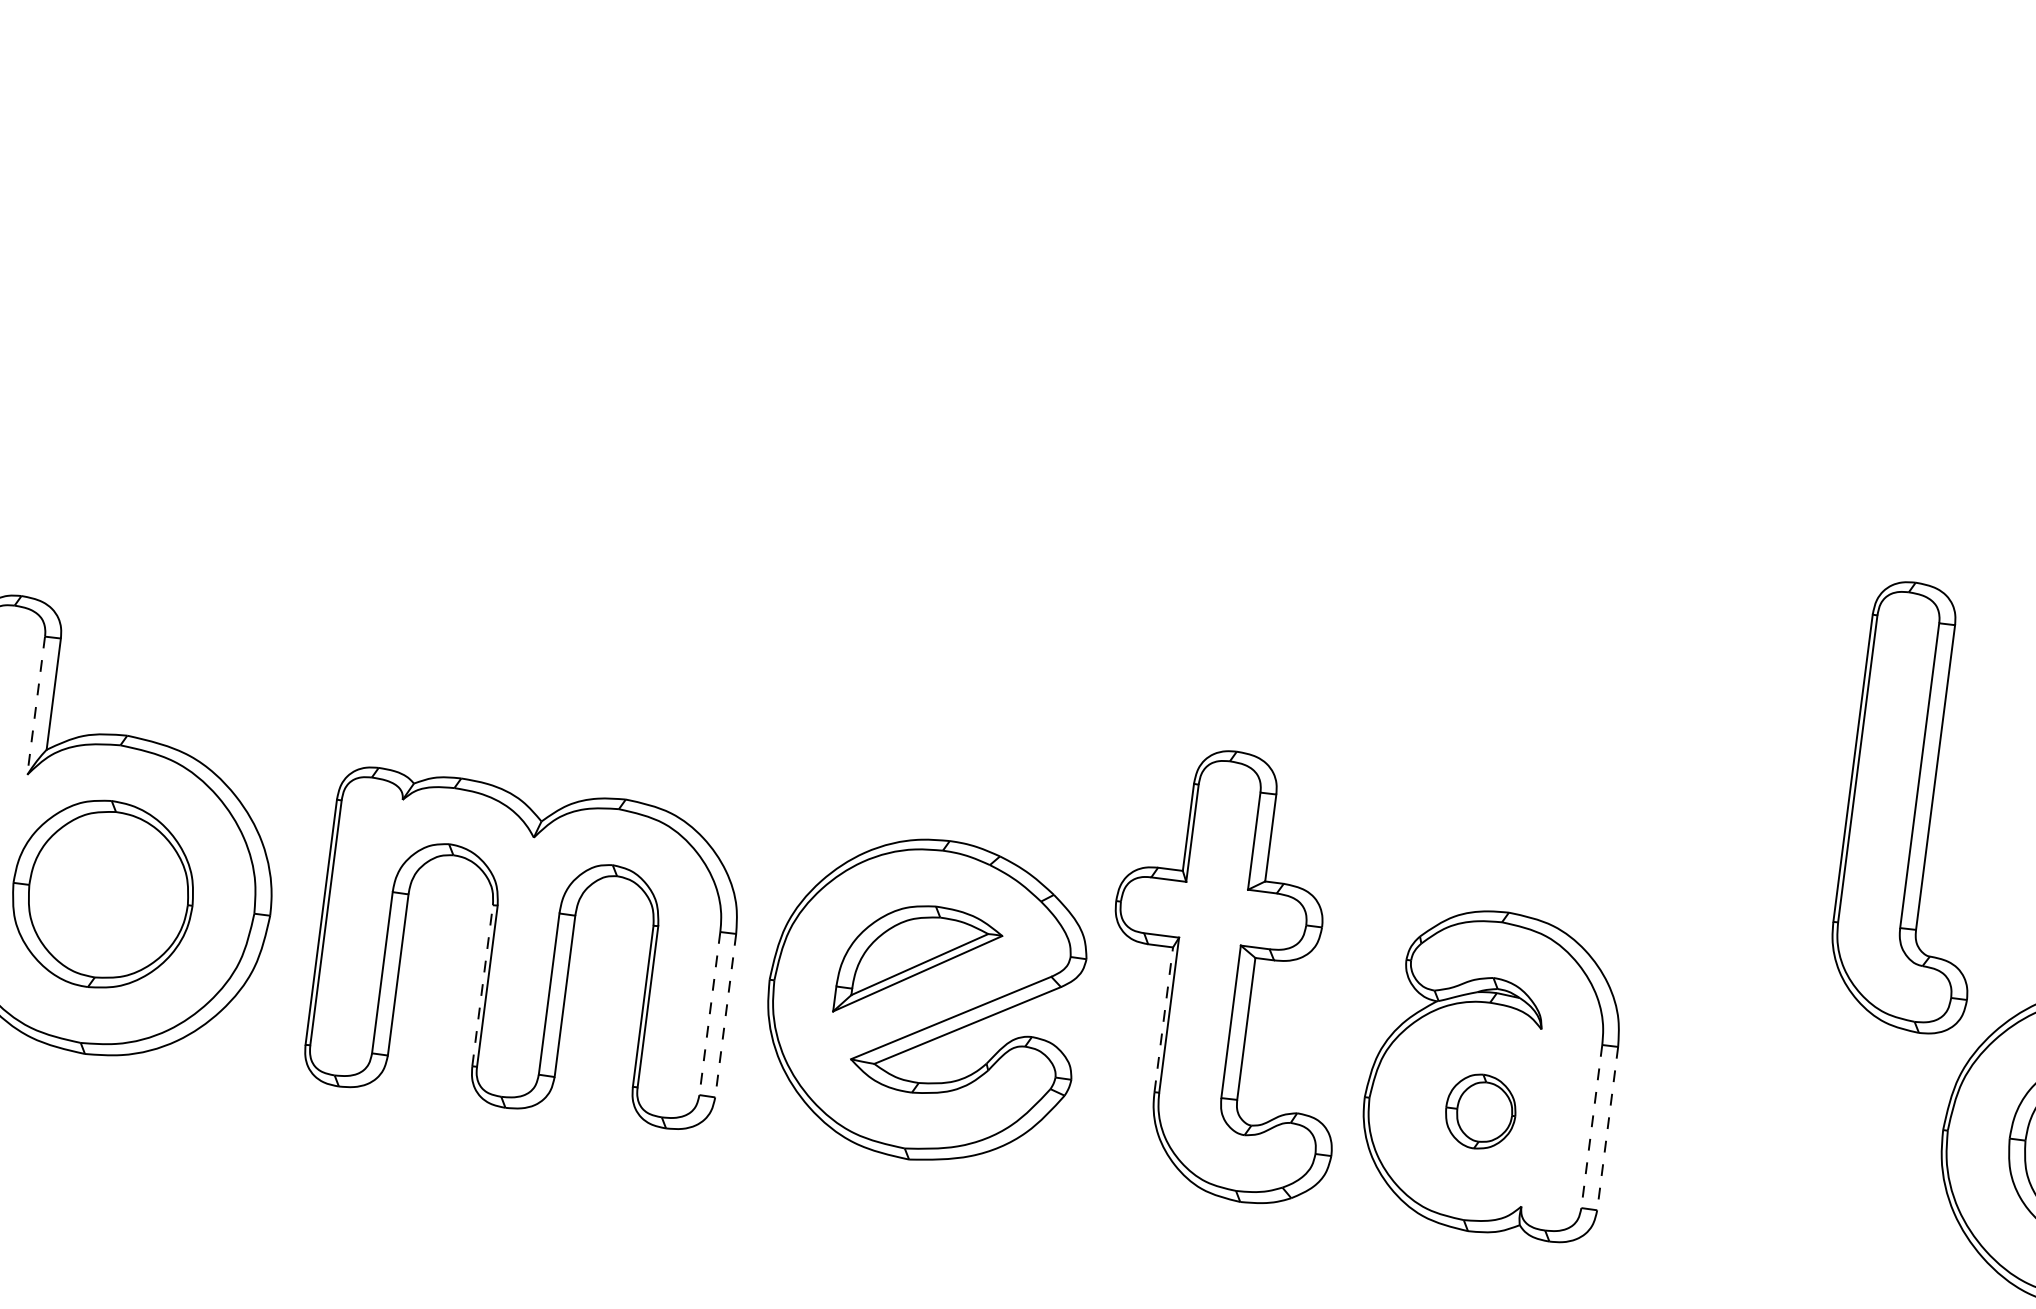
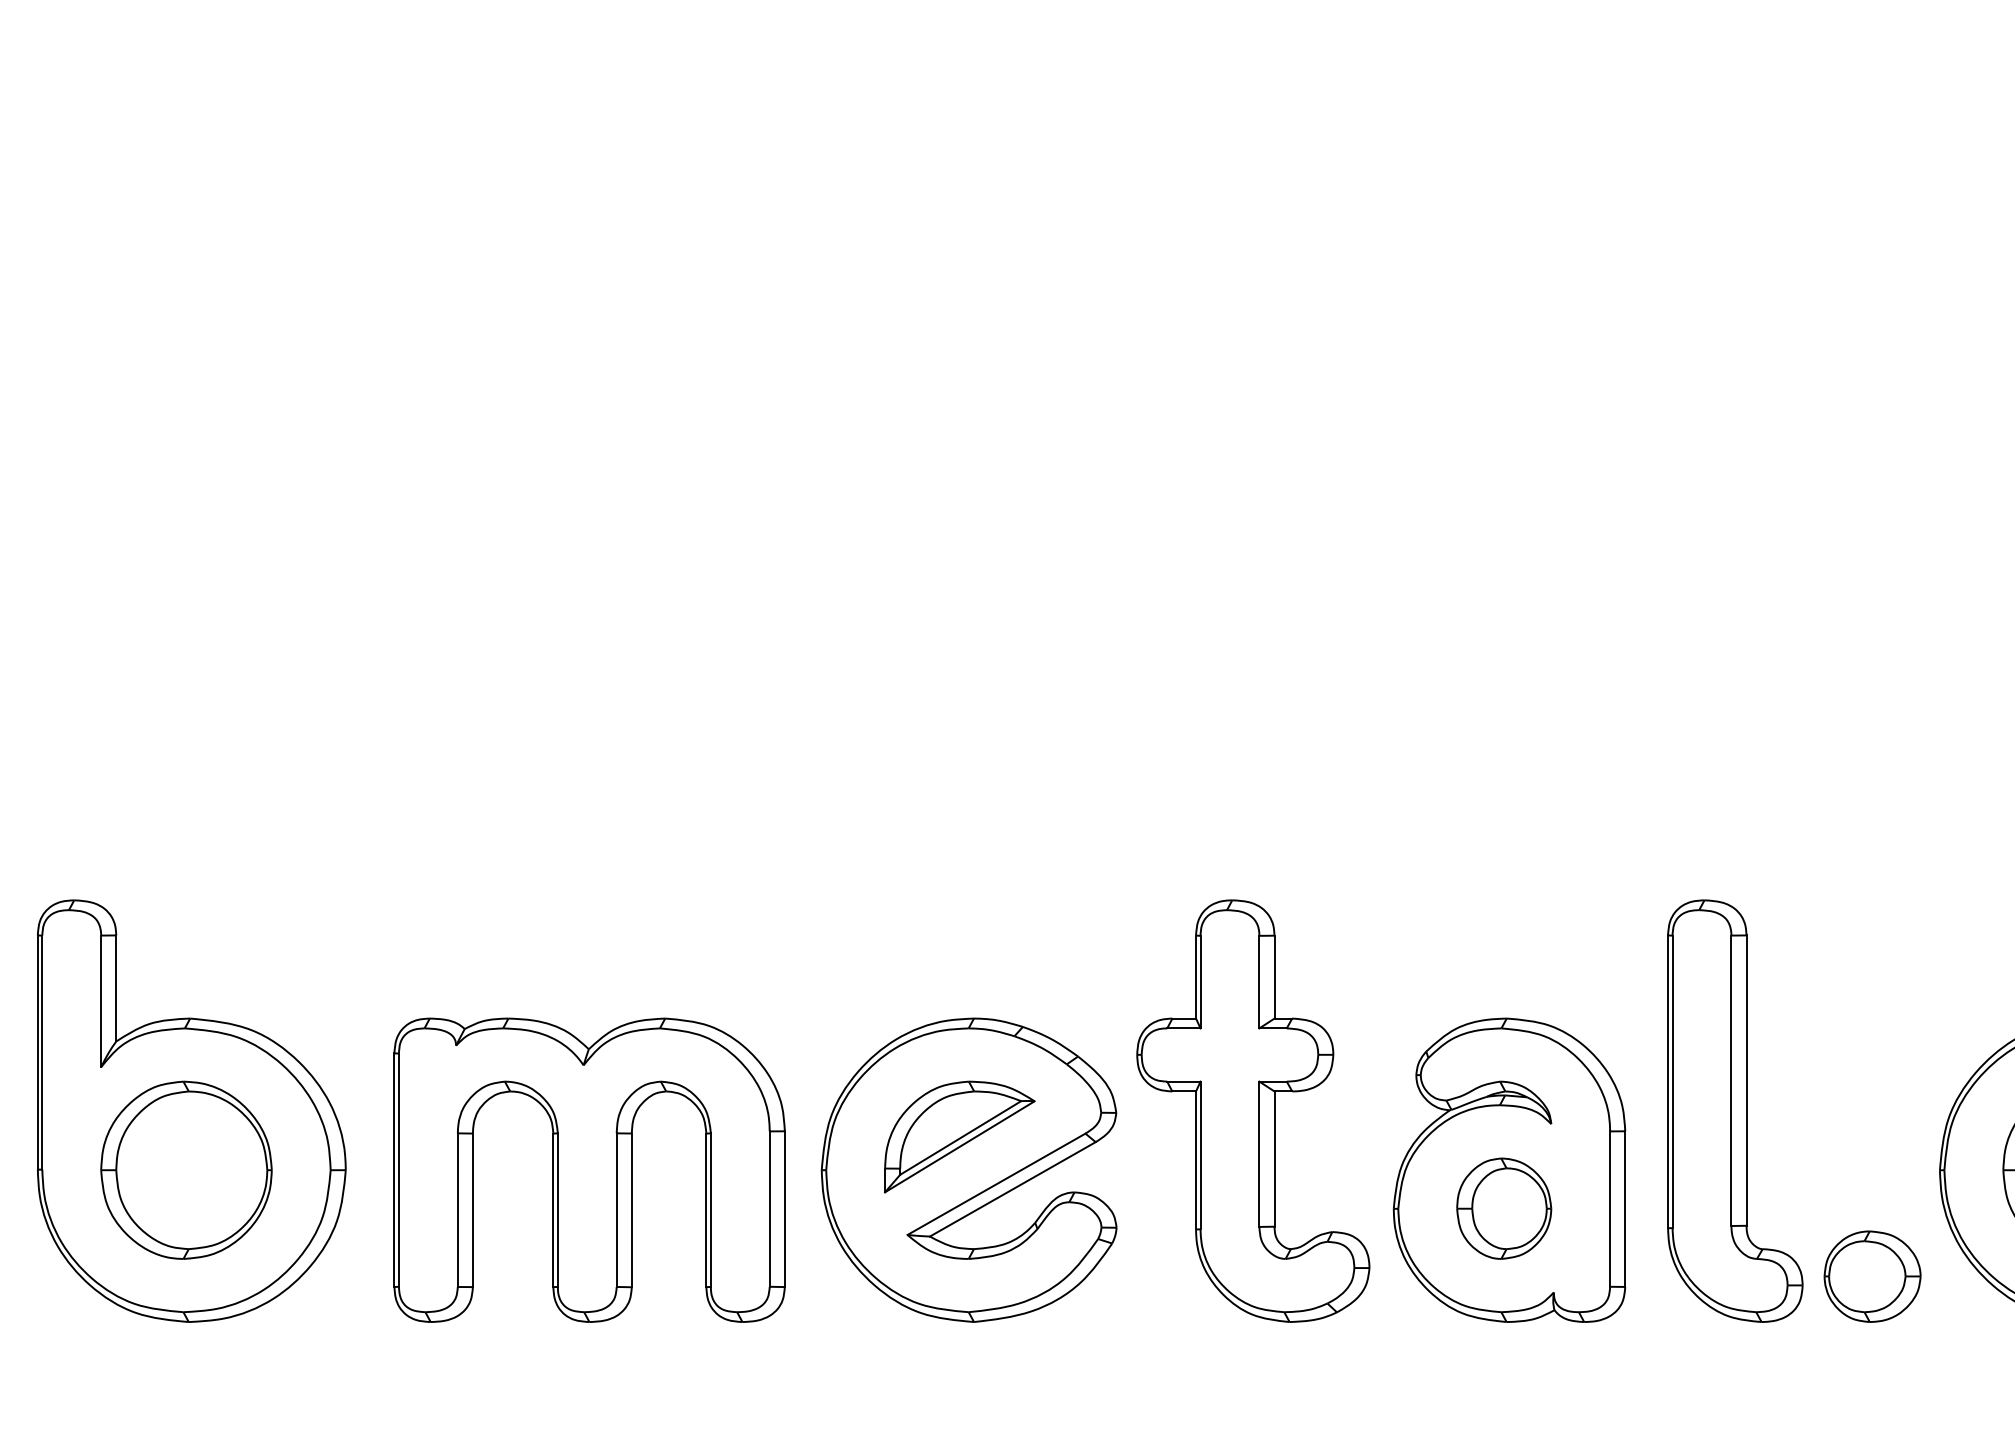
line: (36, 705) -> (101, 1001), dashed -> solid
part: (1920, 807) -> (1735, 1110), moved
line: (482, 985) -> (553, 1210), dashed -> solid
line: (709, 1013) -> (769, 1209), dashed -> solid
line: (725, 1015) -> (784, 1209), dashed -> solid
line: (1164, 1019) -> (1196, 1160), dashed -> solid
part: (1481, 1111) -> (1504, 1208), size x1.43
line: (1592, 1127) -> (1610, 1209), dashed -> solid
line: (1607, 1129) -> (1625, 1209), dashed -> solid
part: (1858, 1232) -> (1872, 1276), added

